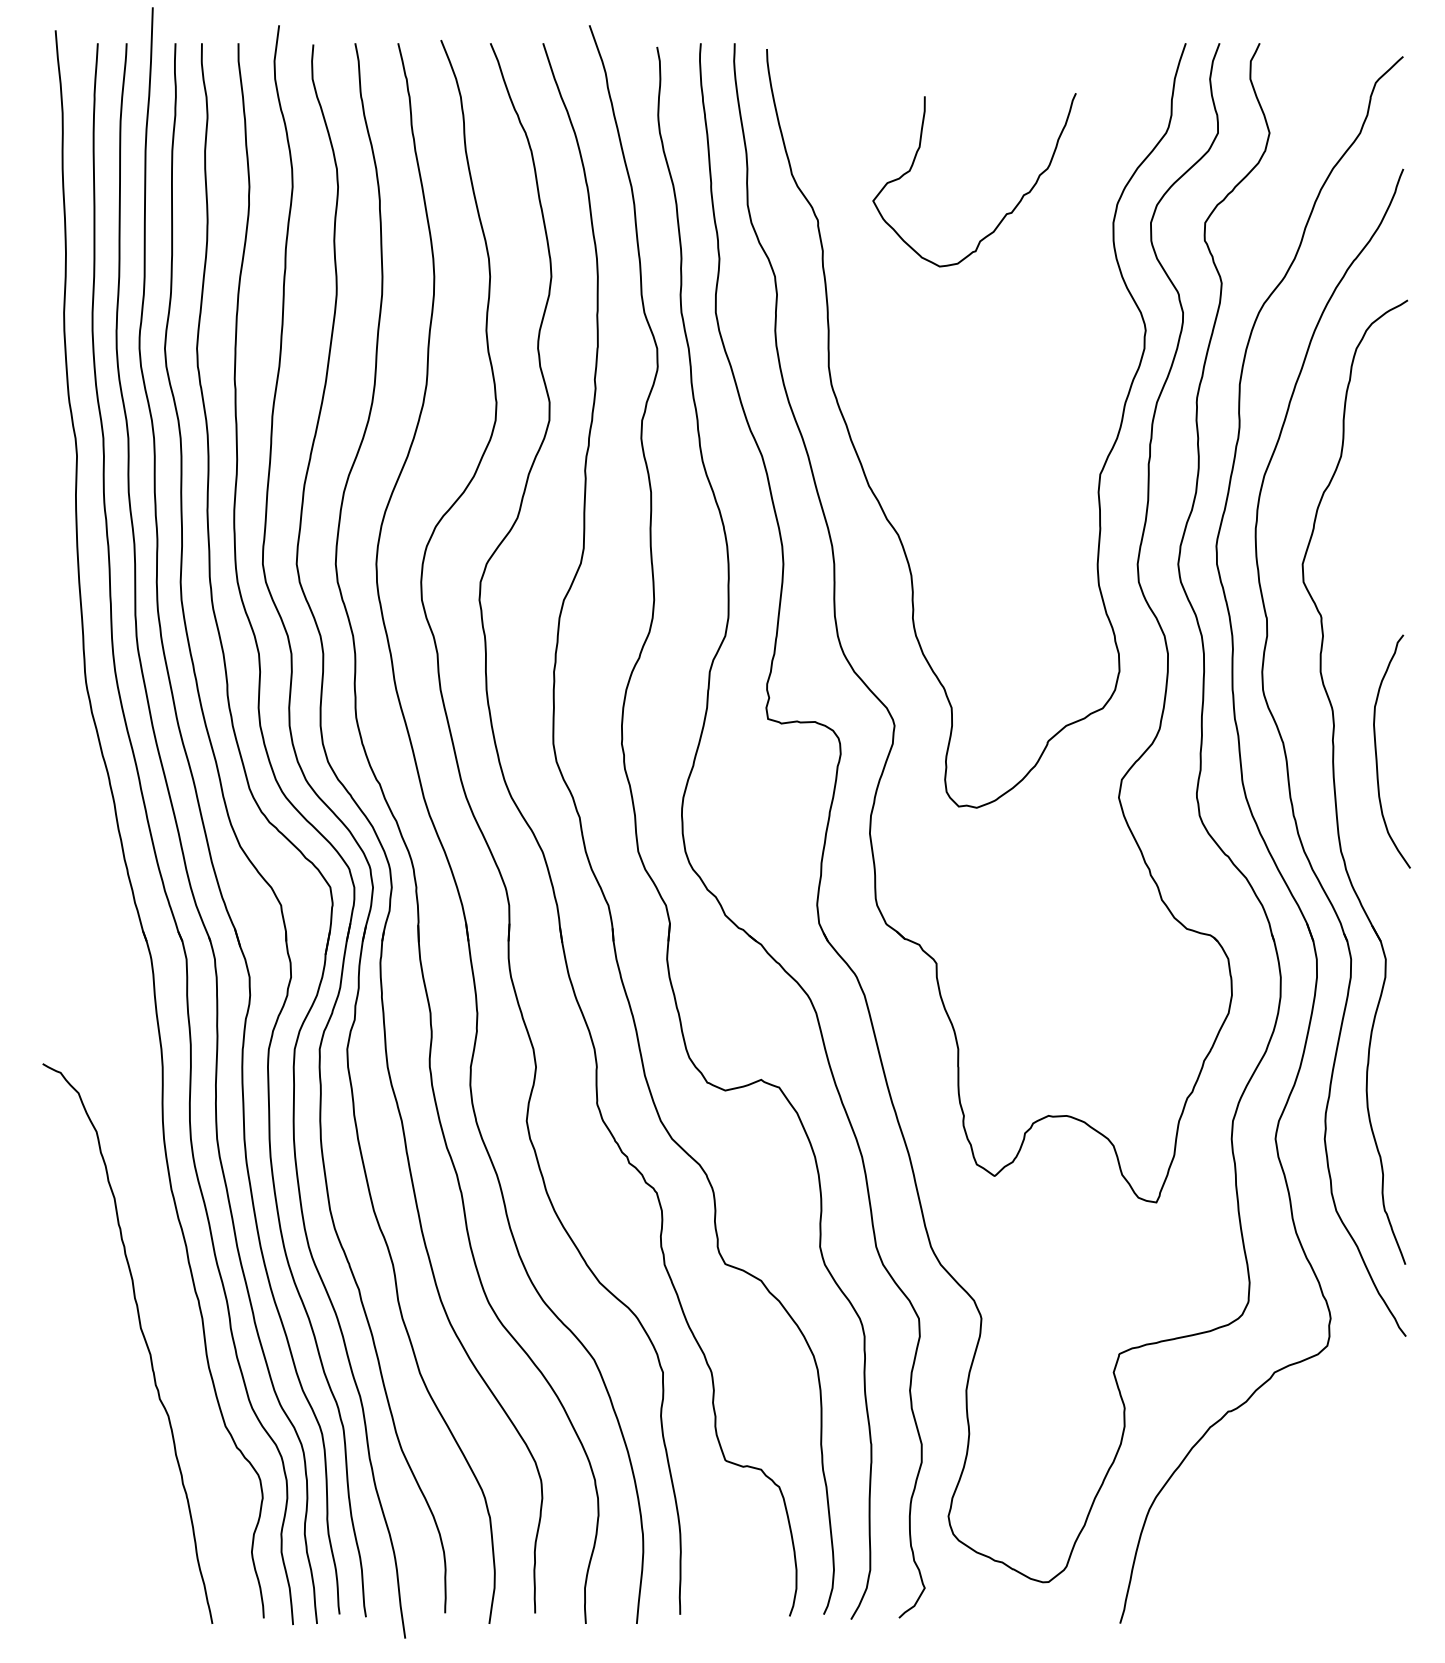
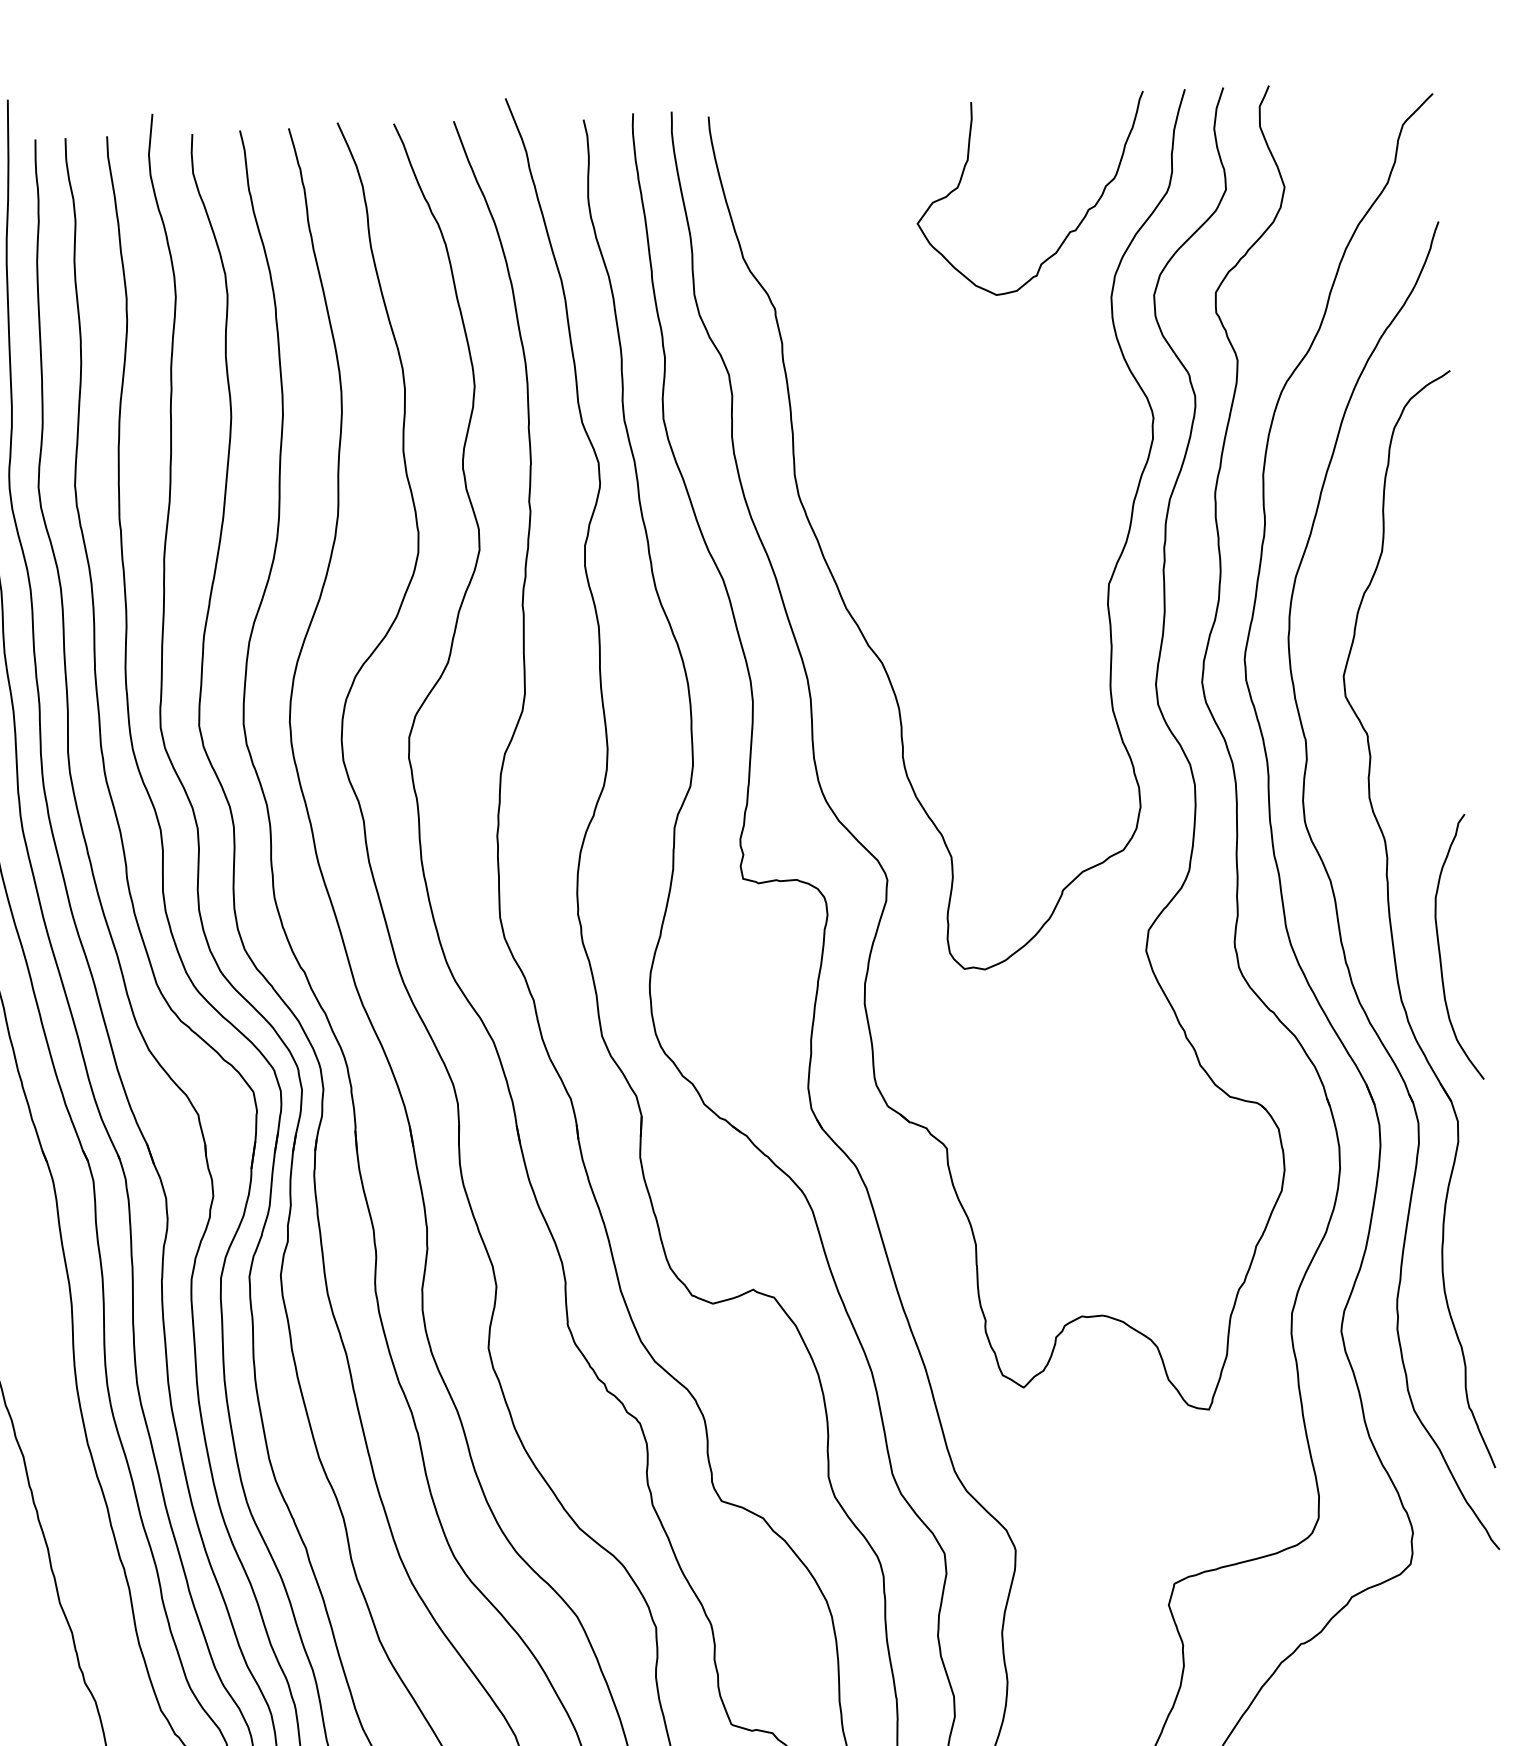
curve: (1006, 213) -> (1069, 231), moved
curve: (1377, 755) -> (1441, 952), moved

